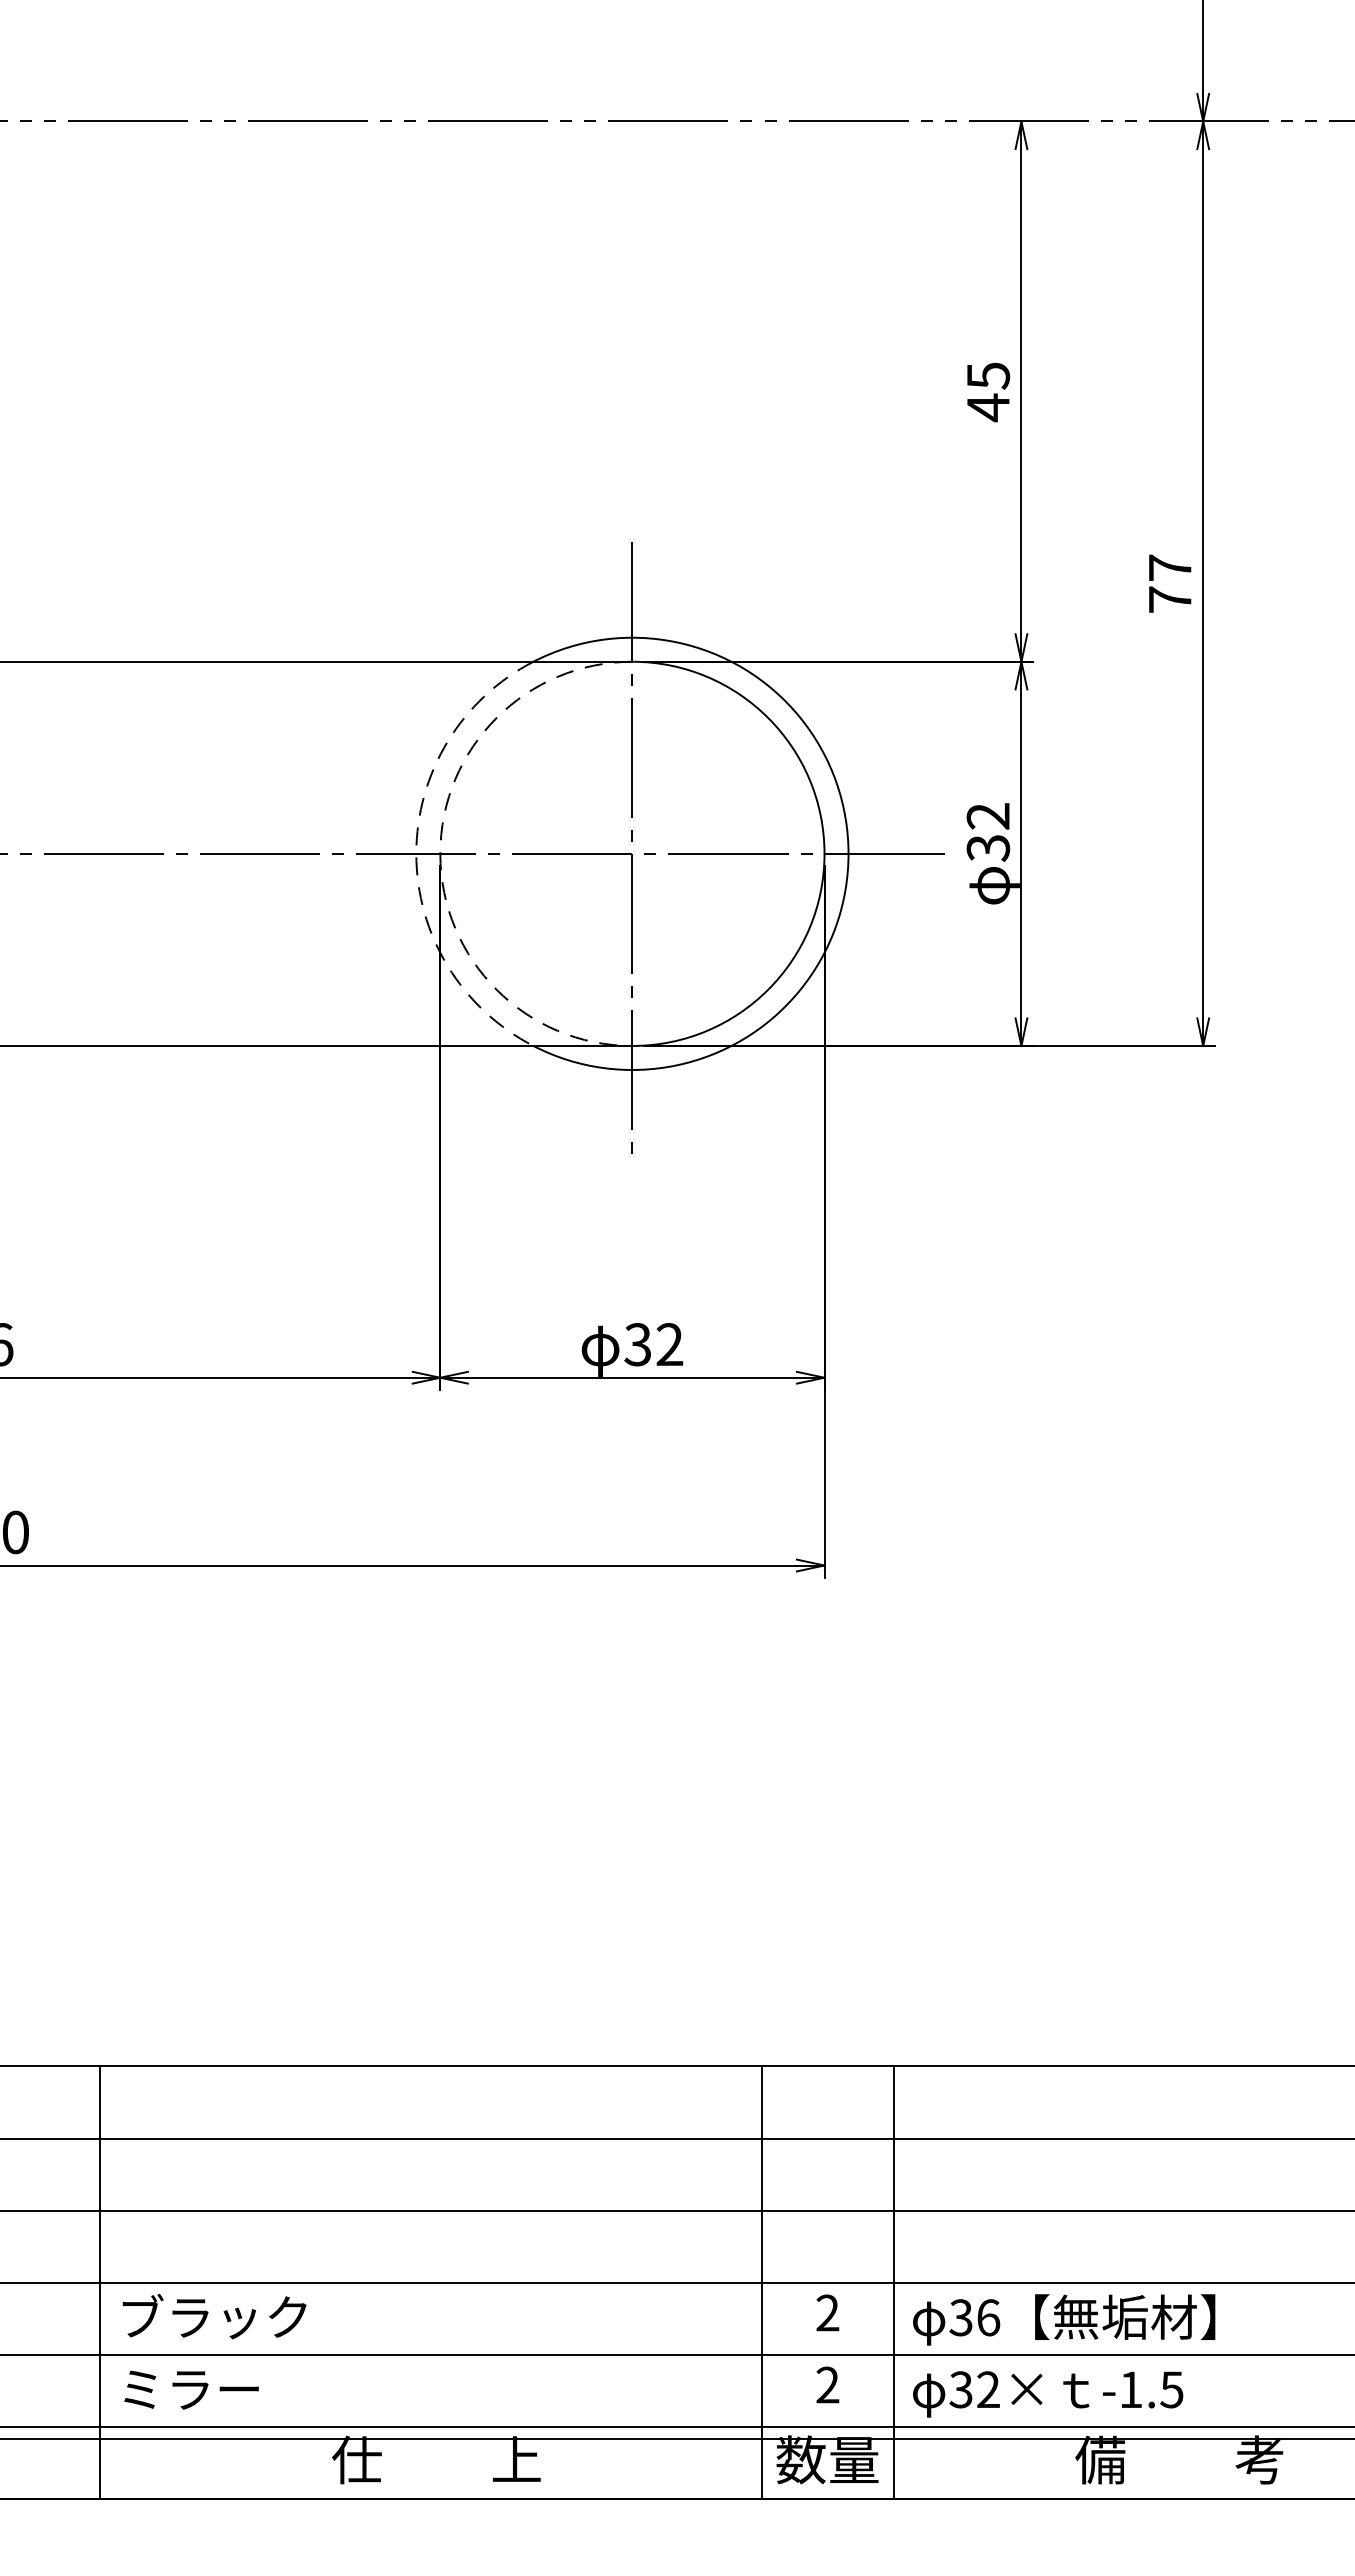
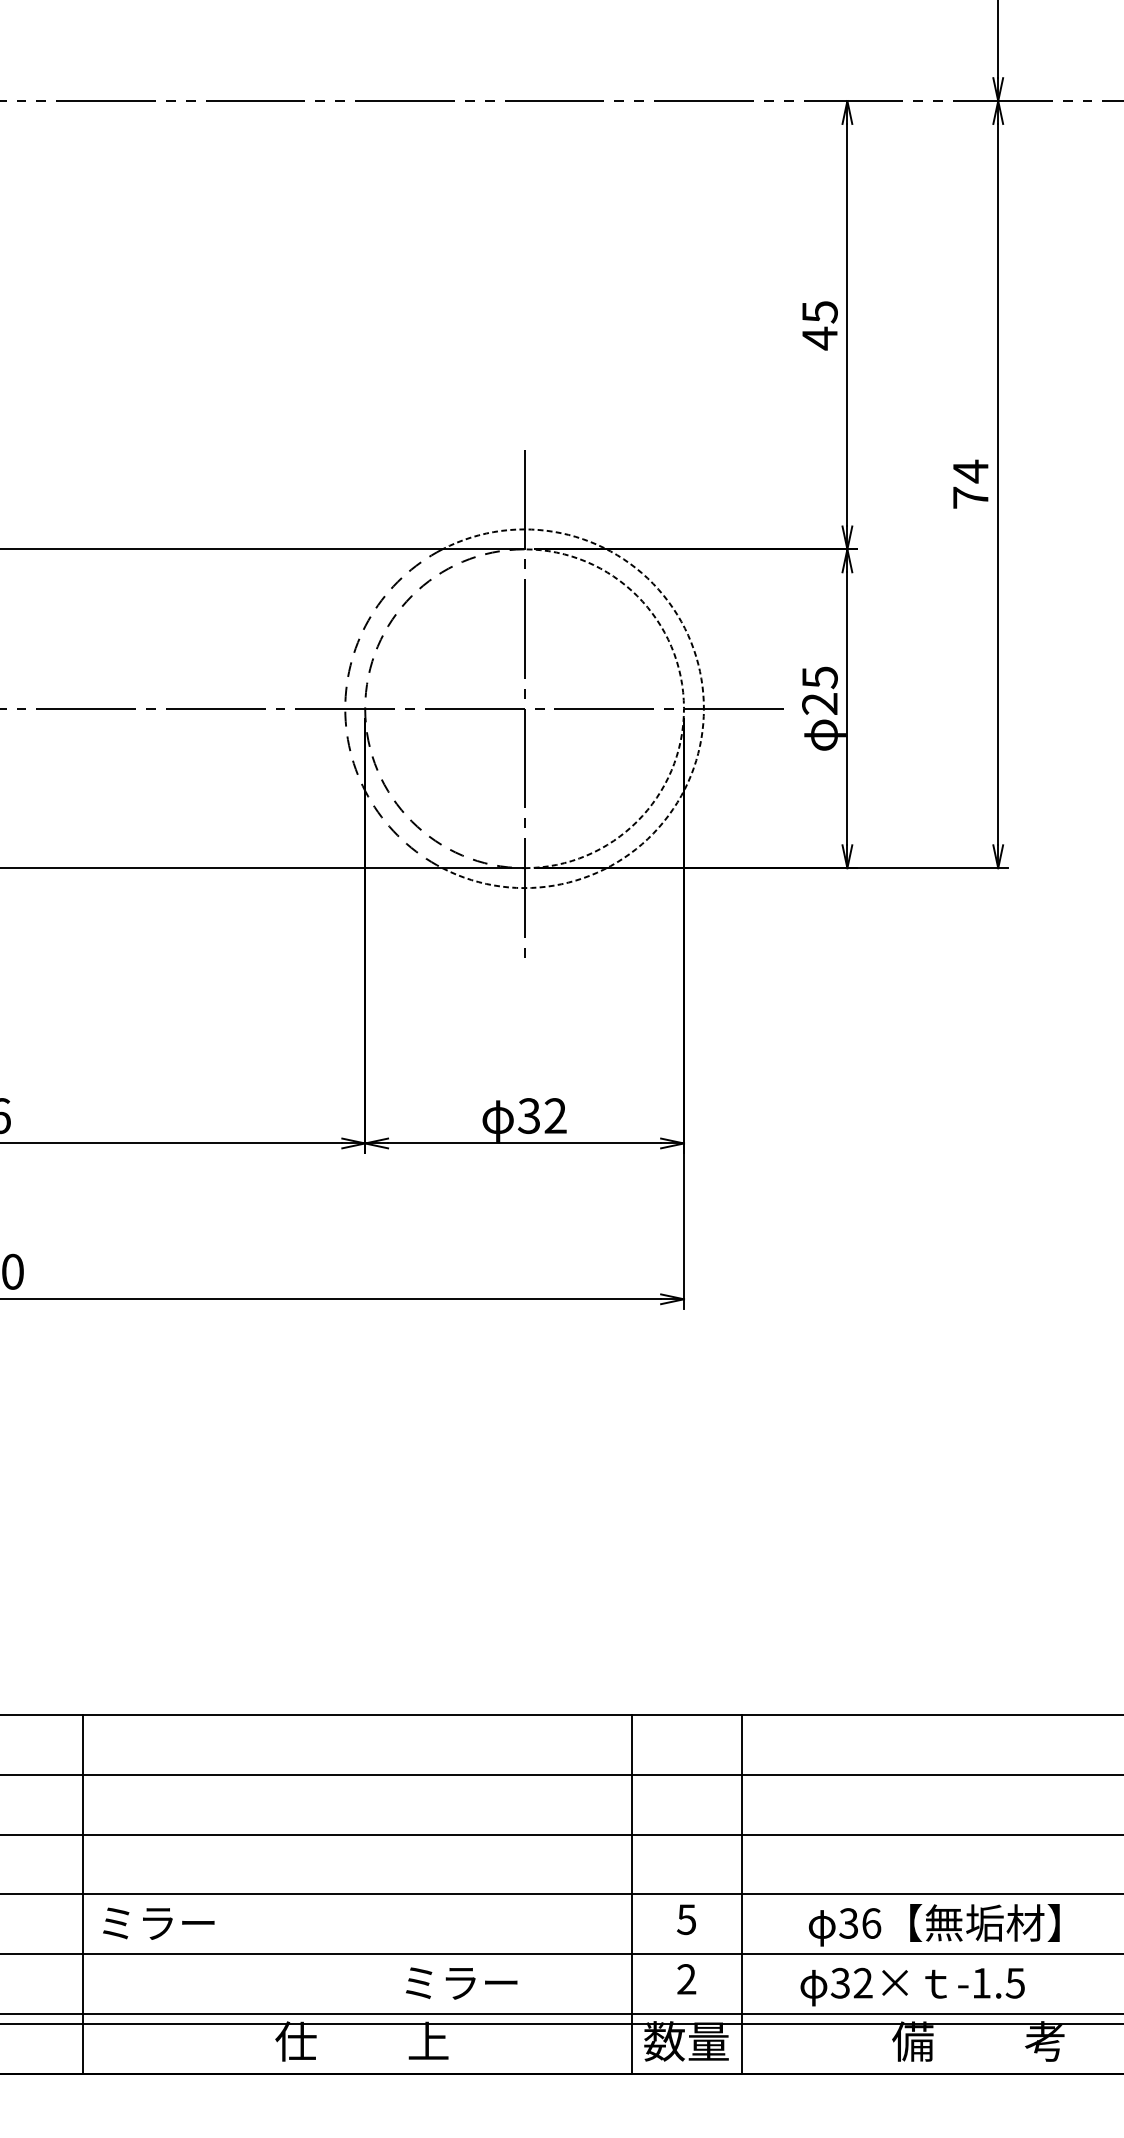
text: (1170, 567) -> (971, 471), 77 -> 74
text: (988, 832) -> (820, 691), 32 -> 25
arc: (824, 853) -> (683, 708), solid -> dashed
arc: (848, 853) -> (703, 708), solid -> dashed
text: (827, 2312) -> (686, 1919), 2 -> 5
text: (214, 2316) -> (177, 1922), ブラック -> ミラー
text: (1064, 2319) -> (934, 1924), moved
text: (191, 2389) -> (461, 1983), moved
text: (1048, 2394) -> (913, 1987), moved

